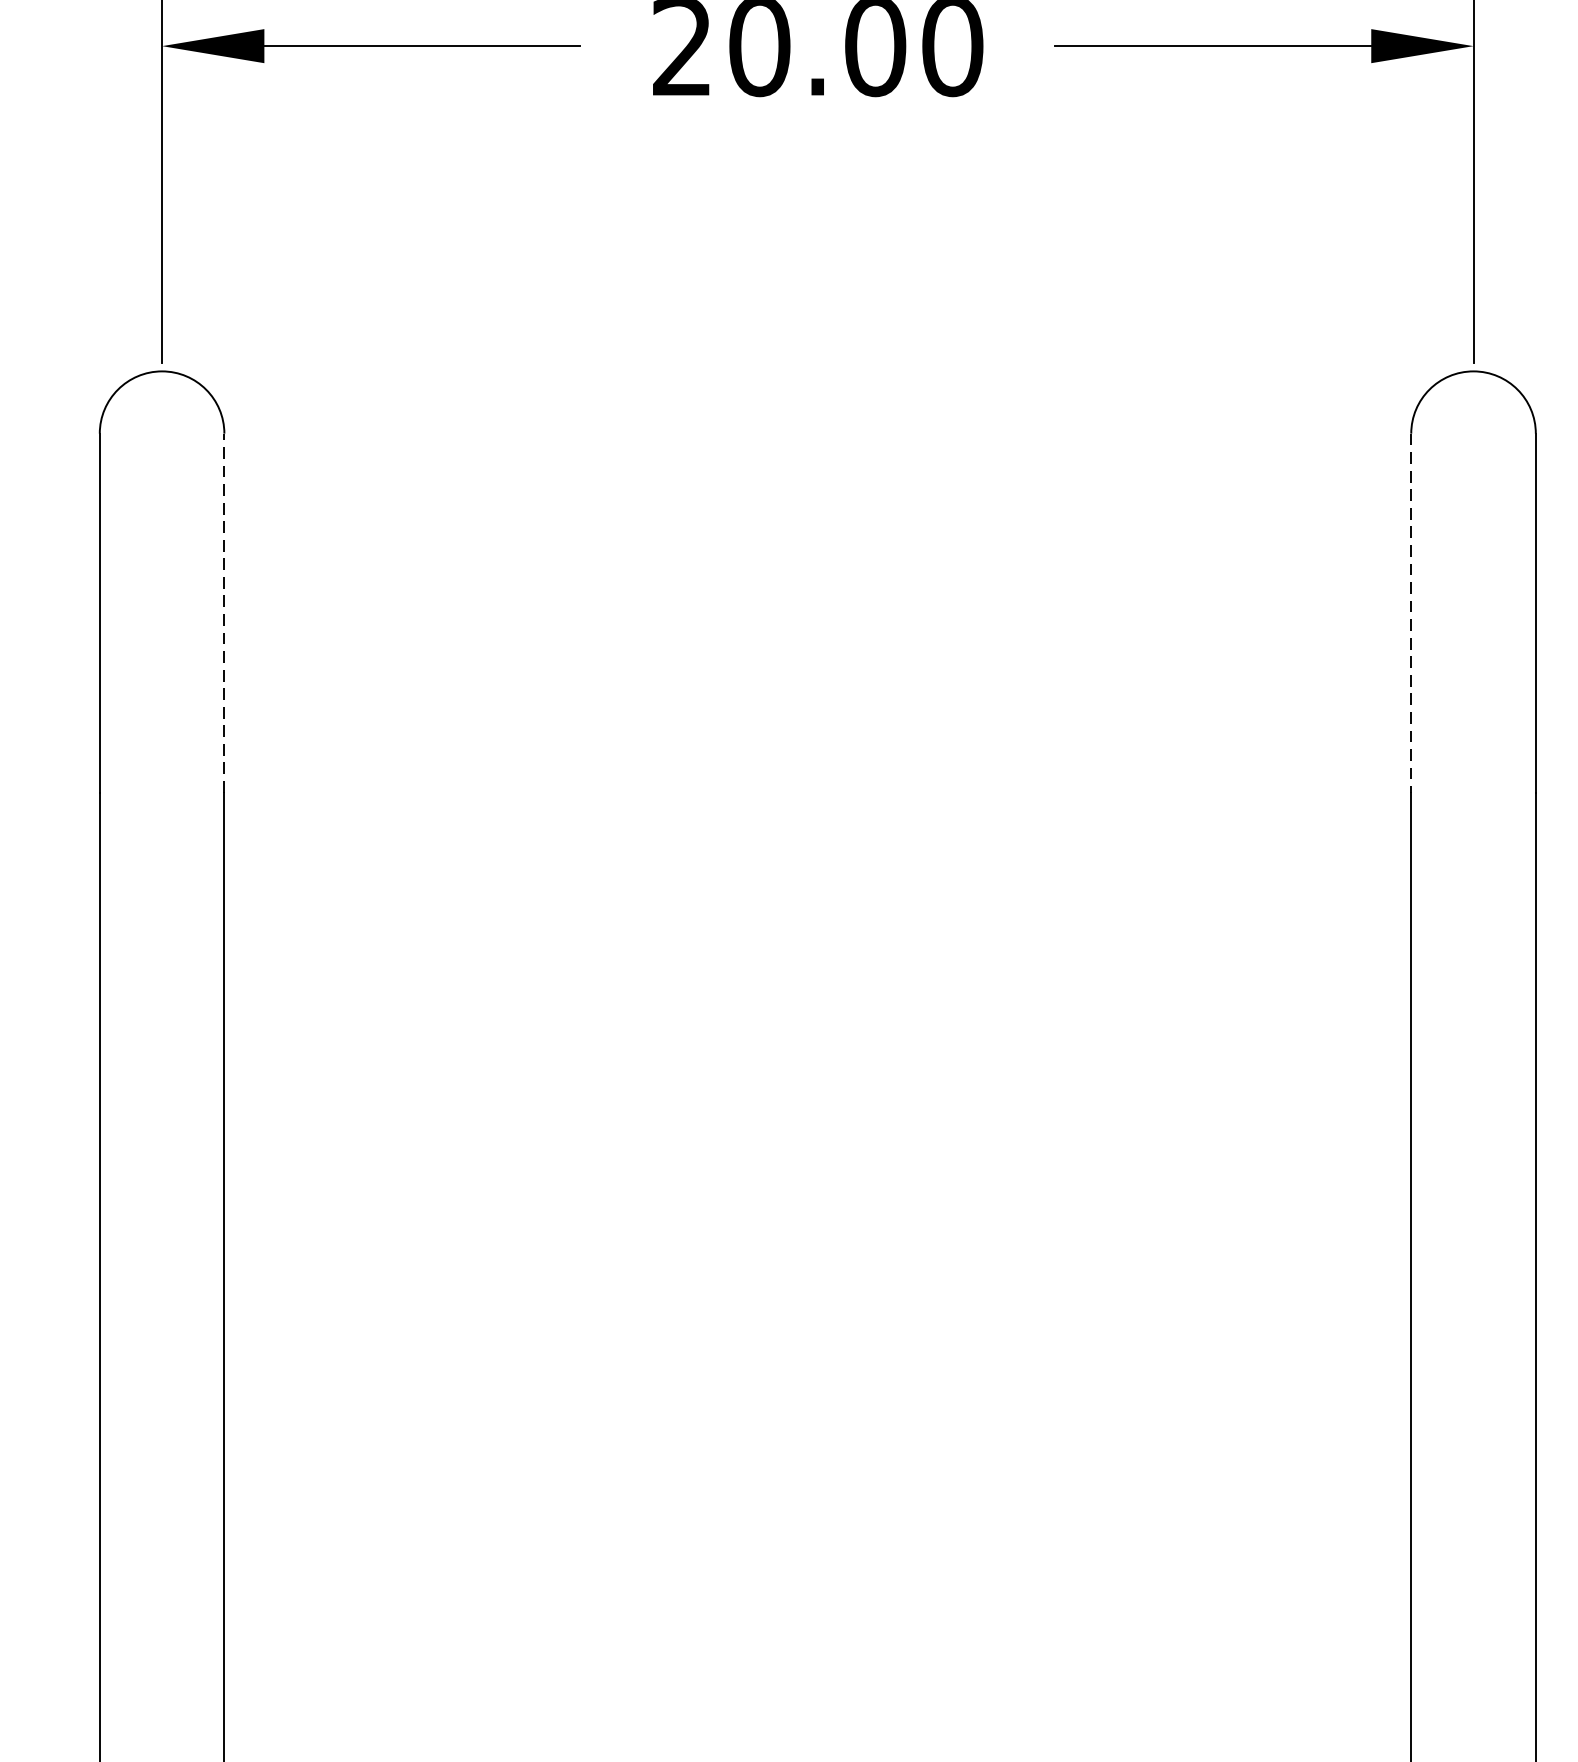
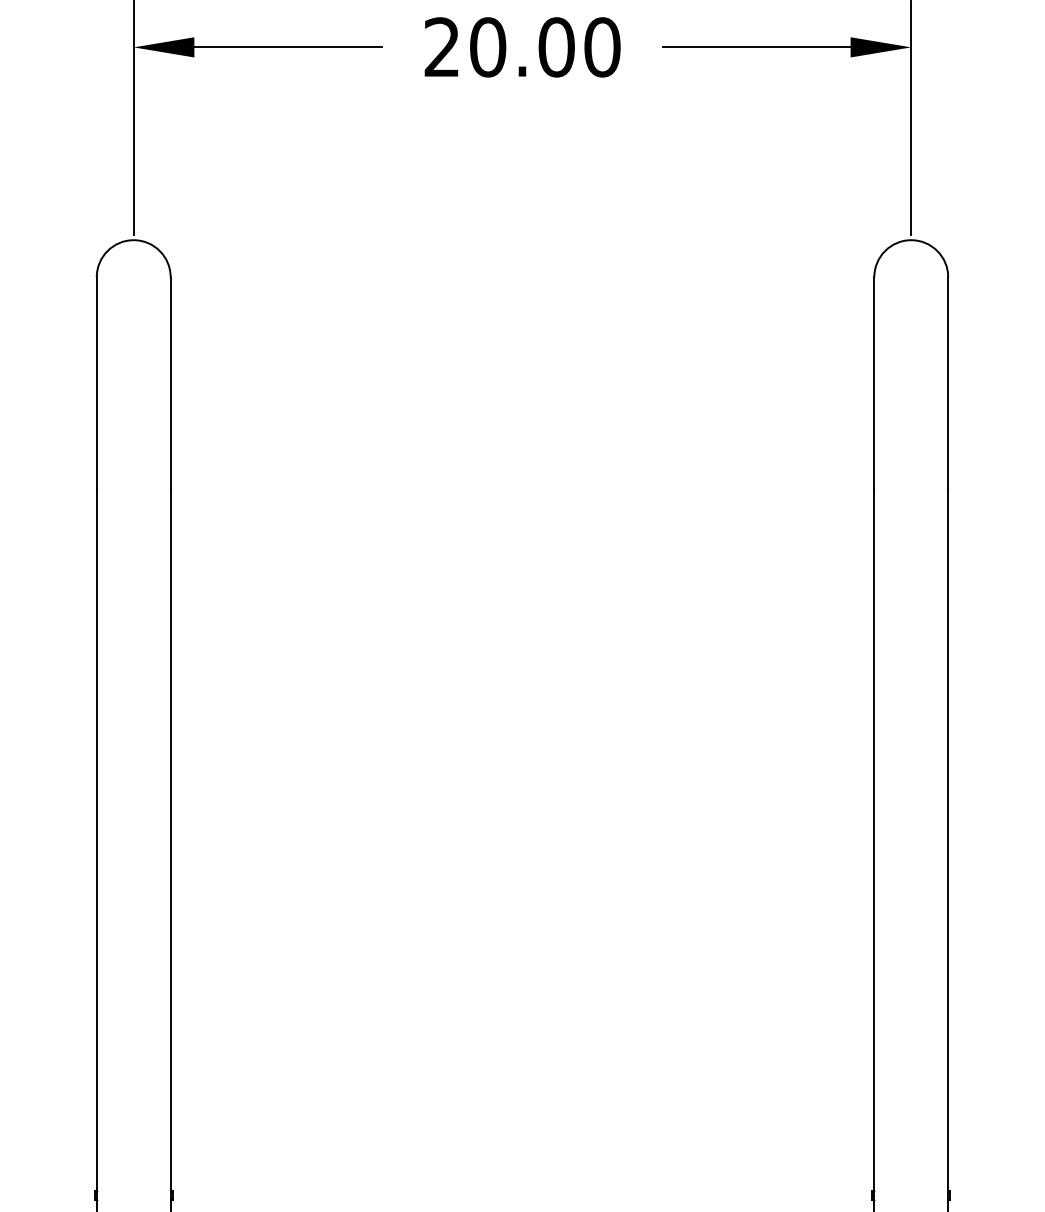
line: (224, 613) -> (170, 383), dashed -> solid
line: (1411, 614) -> (874, 384), dashed -> solid

